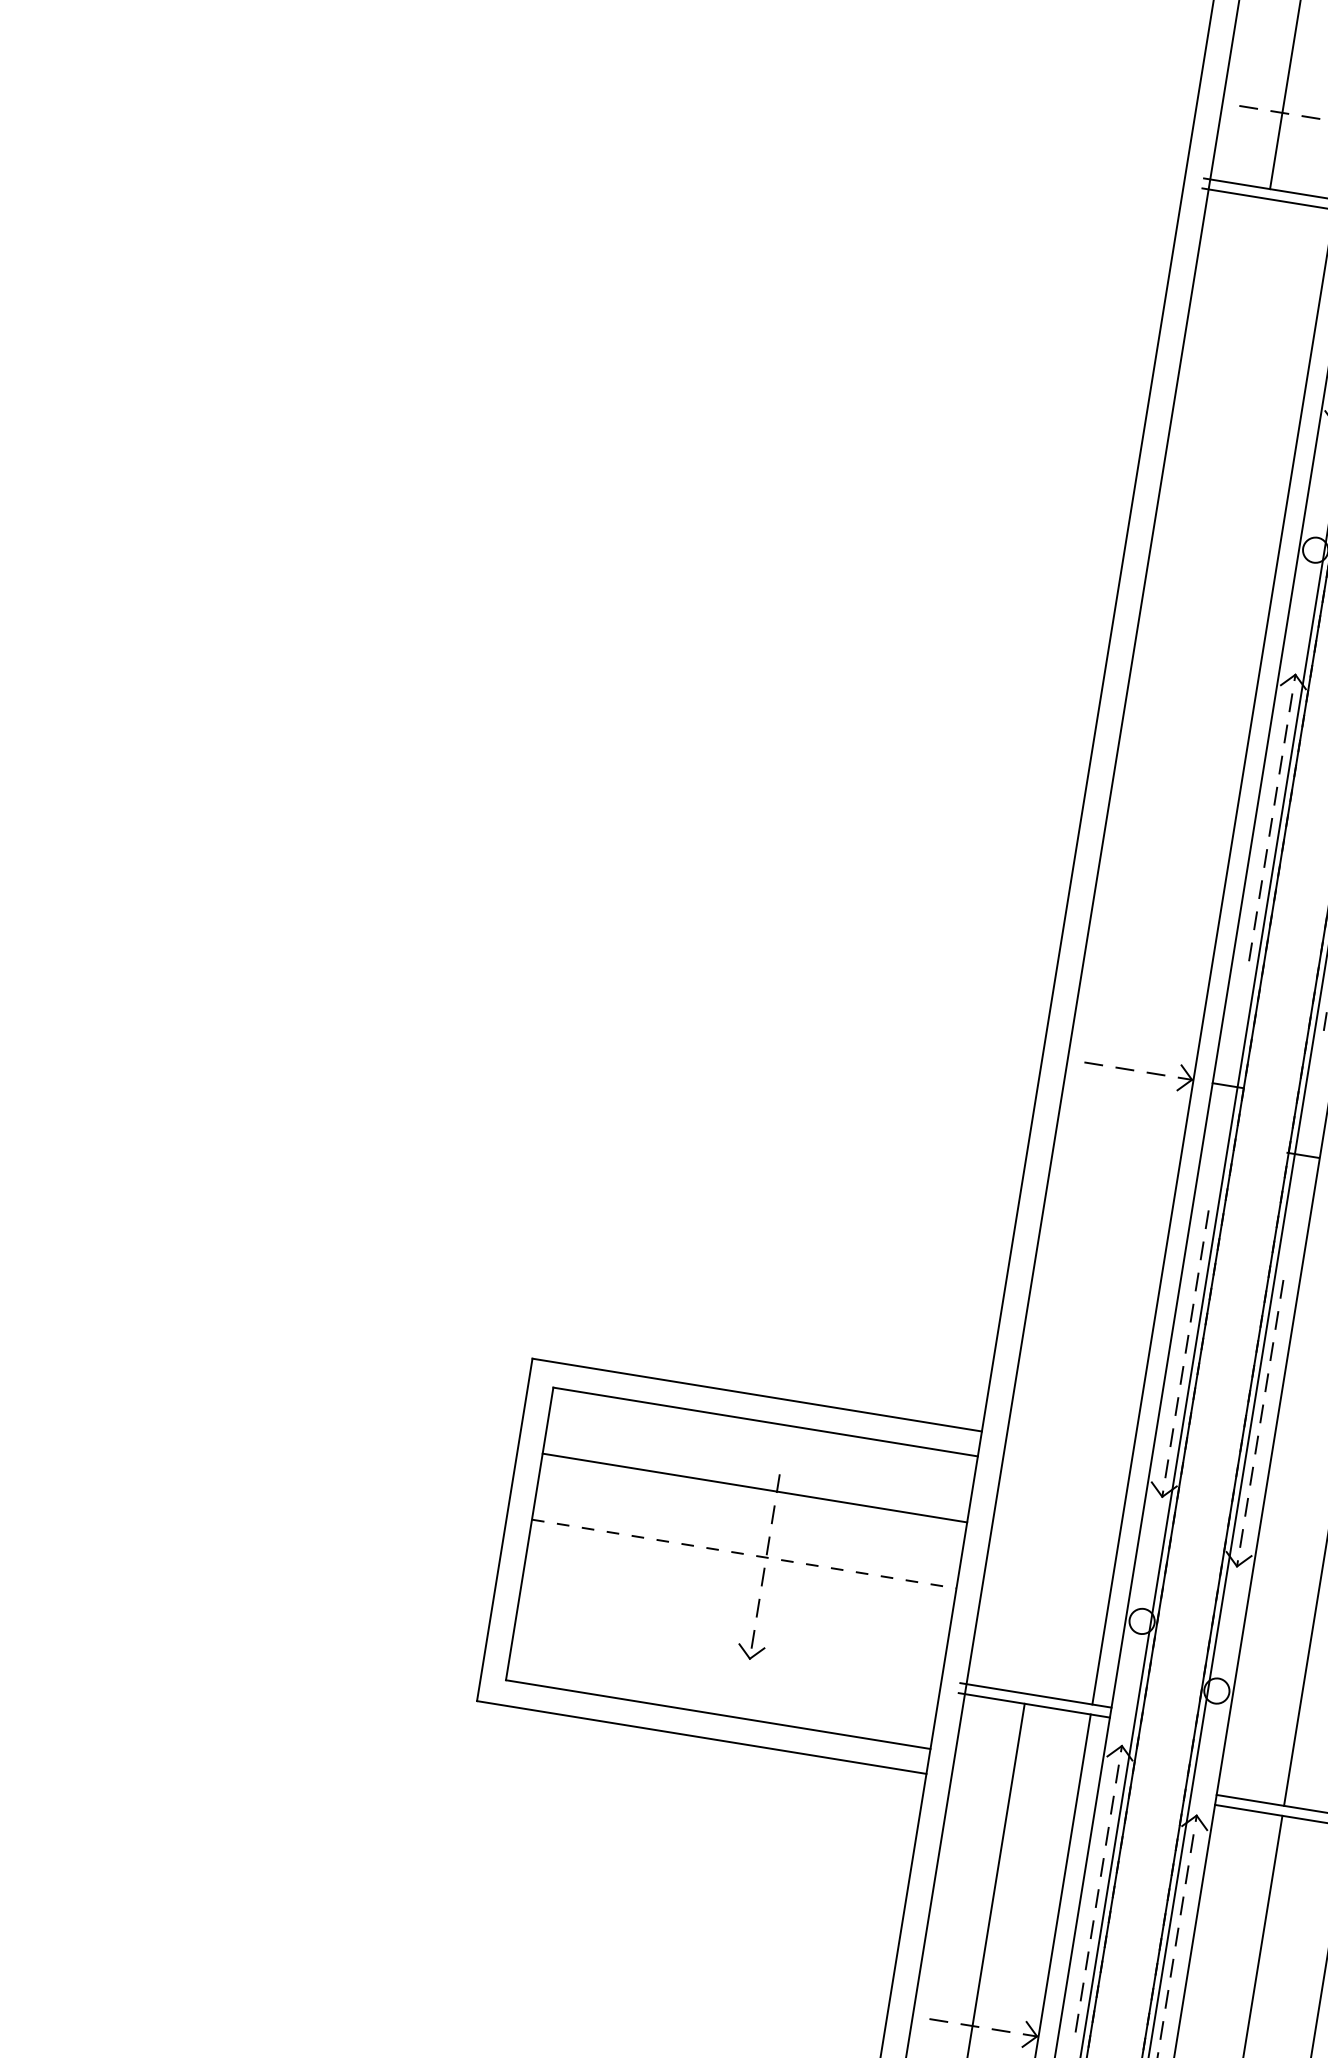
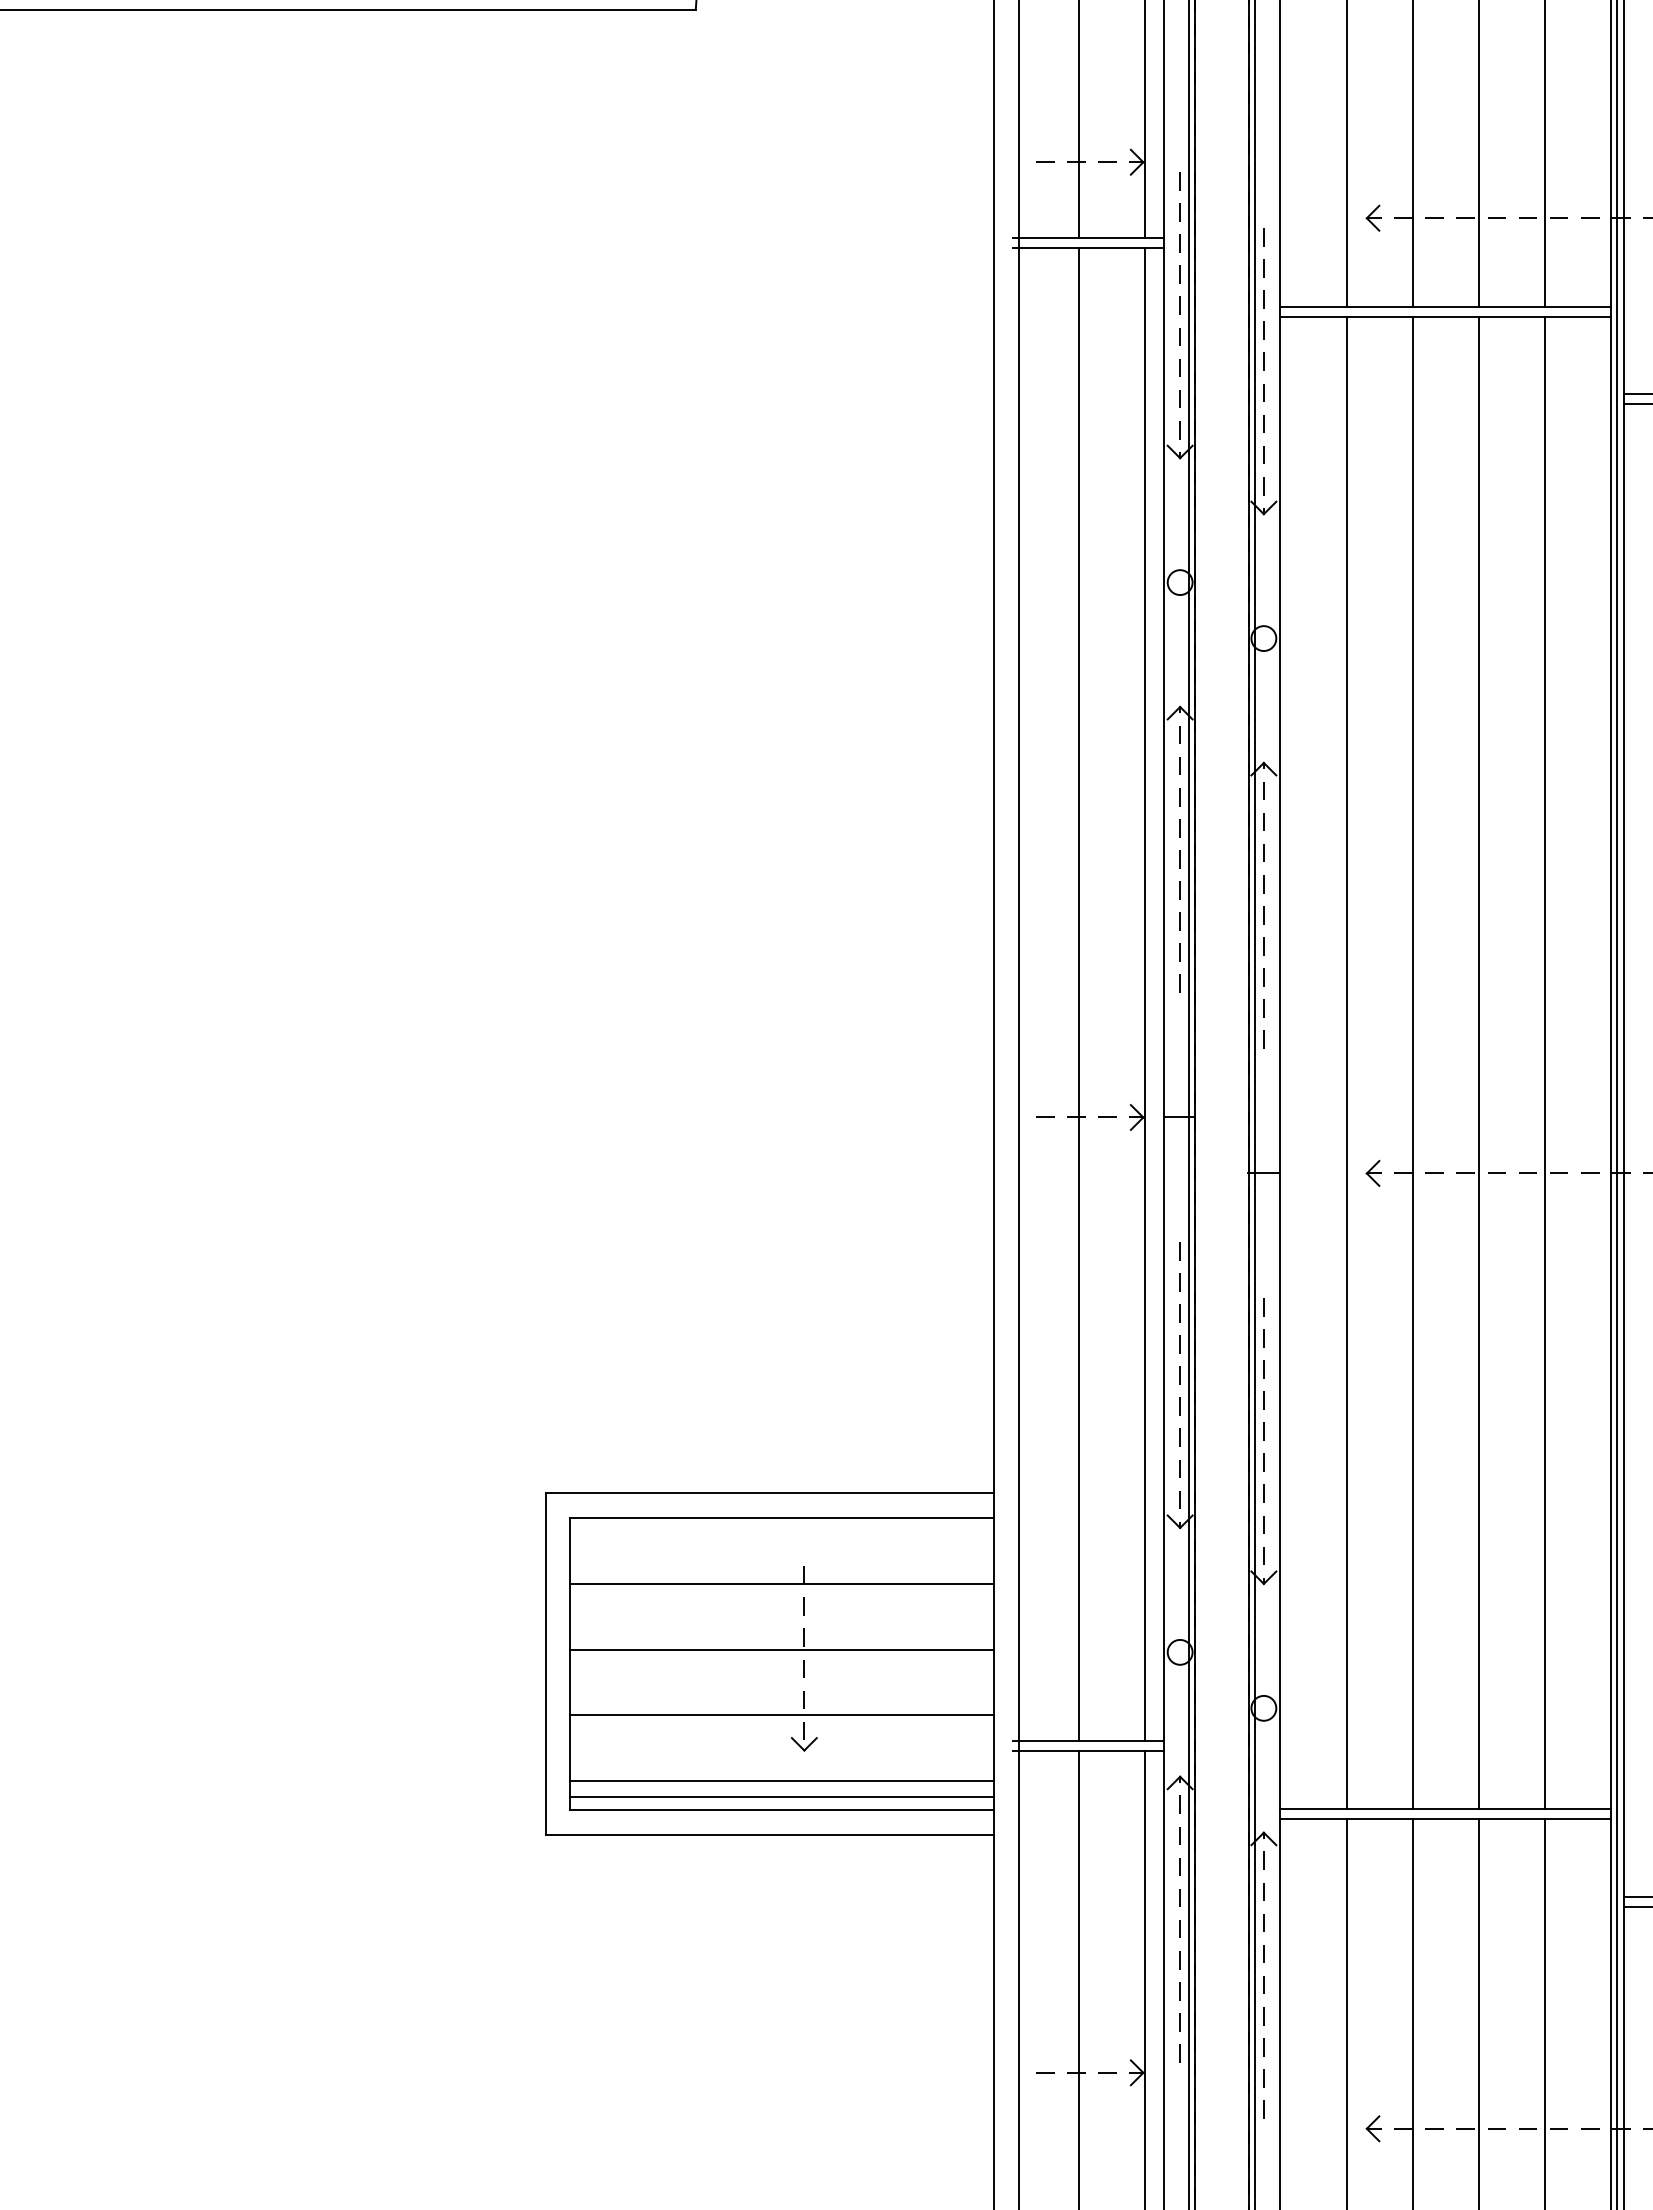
line: (1147, 946) -> (1078, 994), added
line: (744, 1554) -> (782, 1649), dashed -> solid
line: (733, 1620) -> (782, 1715), added
line: (722, 1686) -> (782, 1781), added
line: (720, 1702) -> (782, 1797), added

